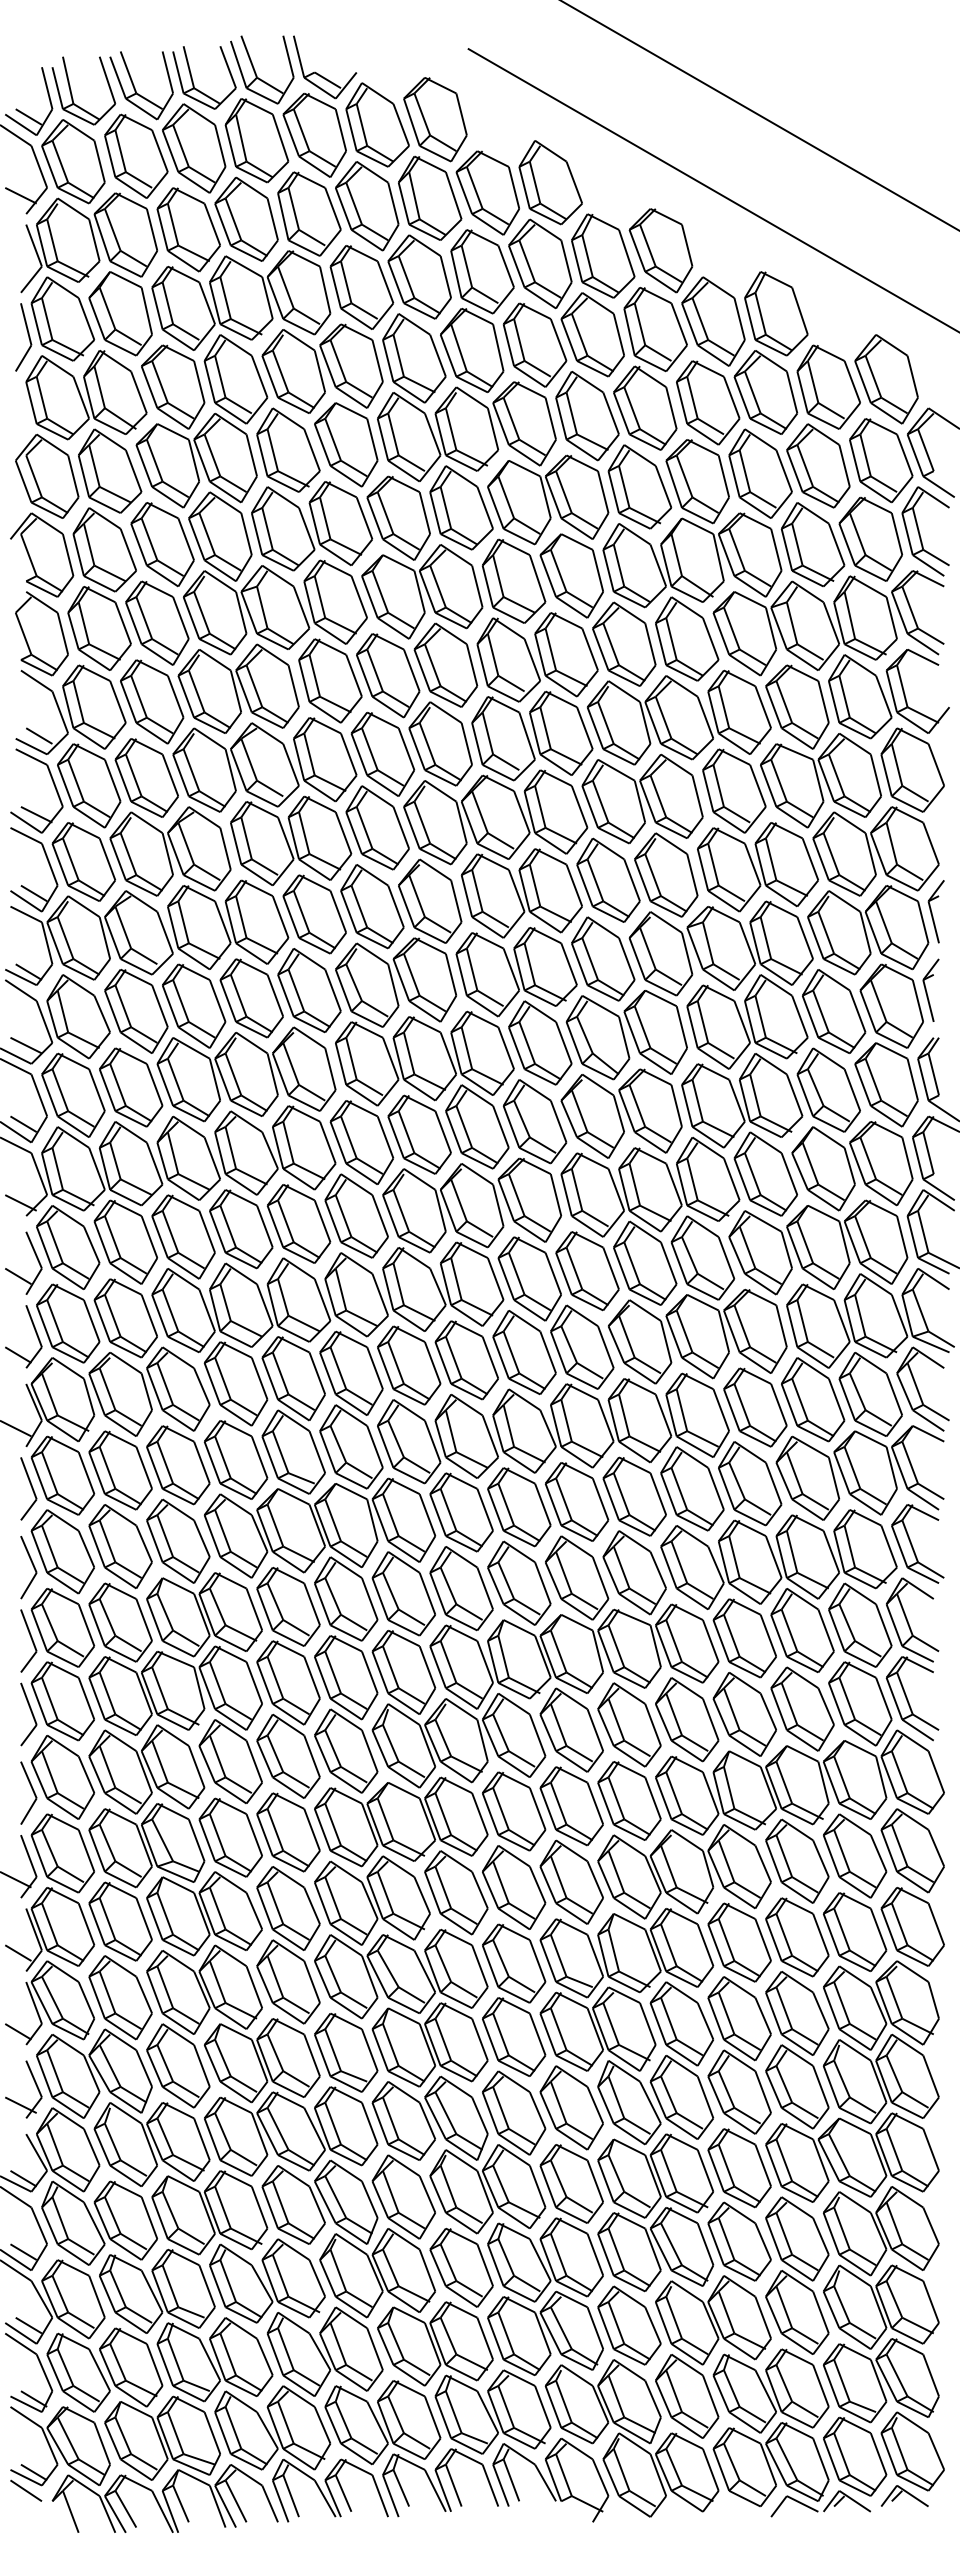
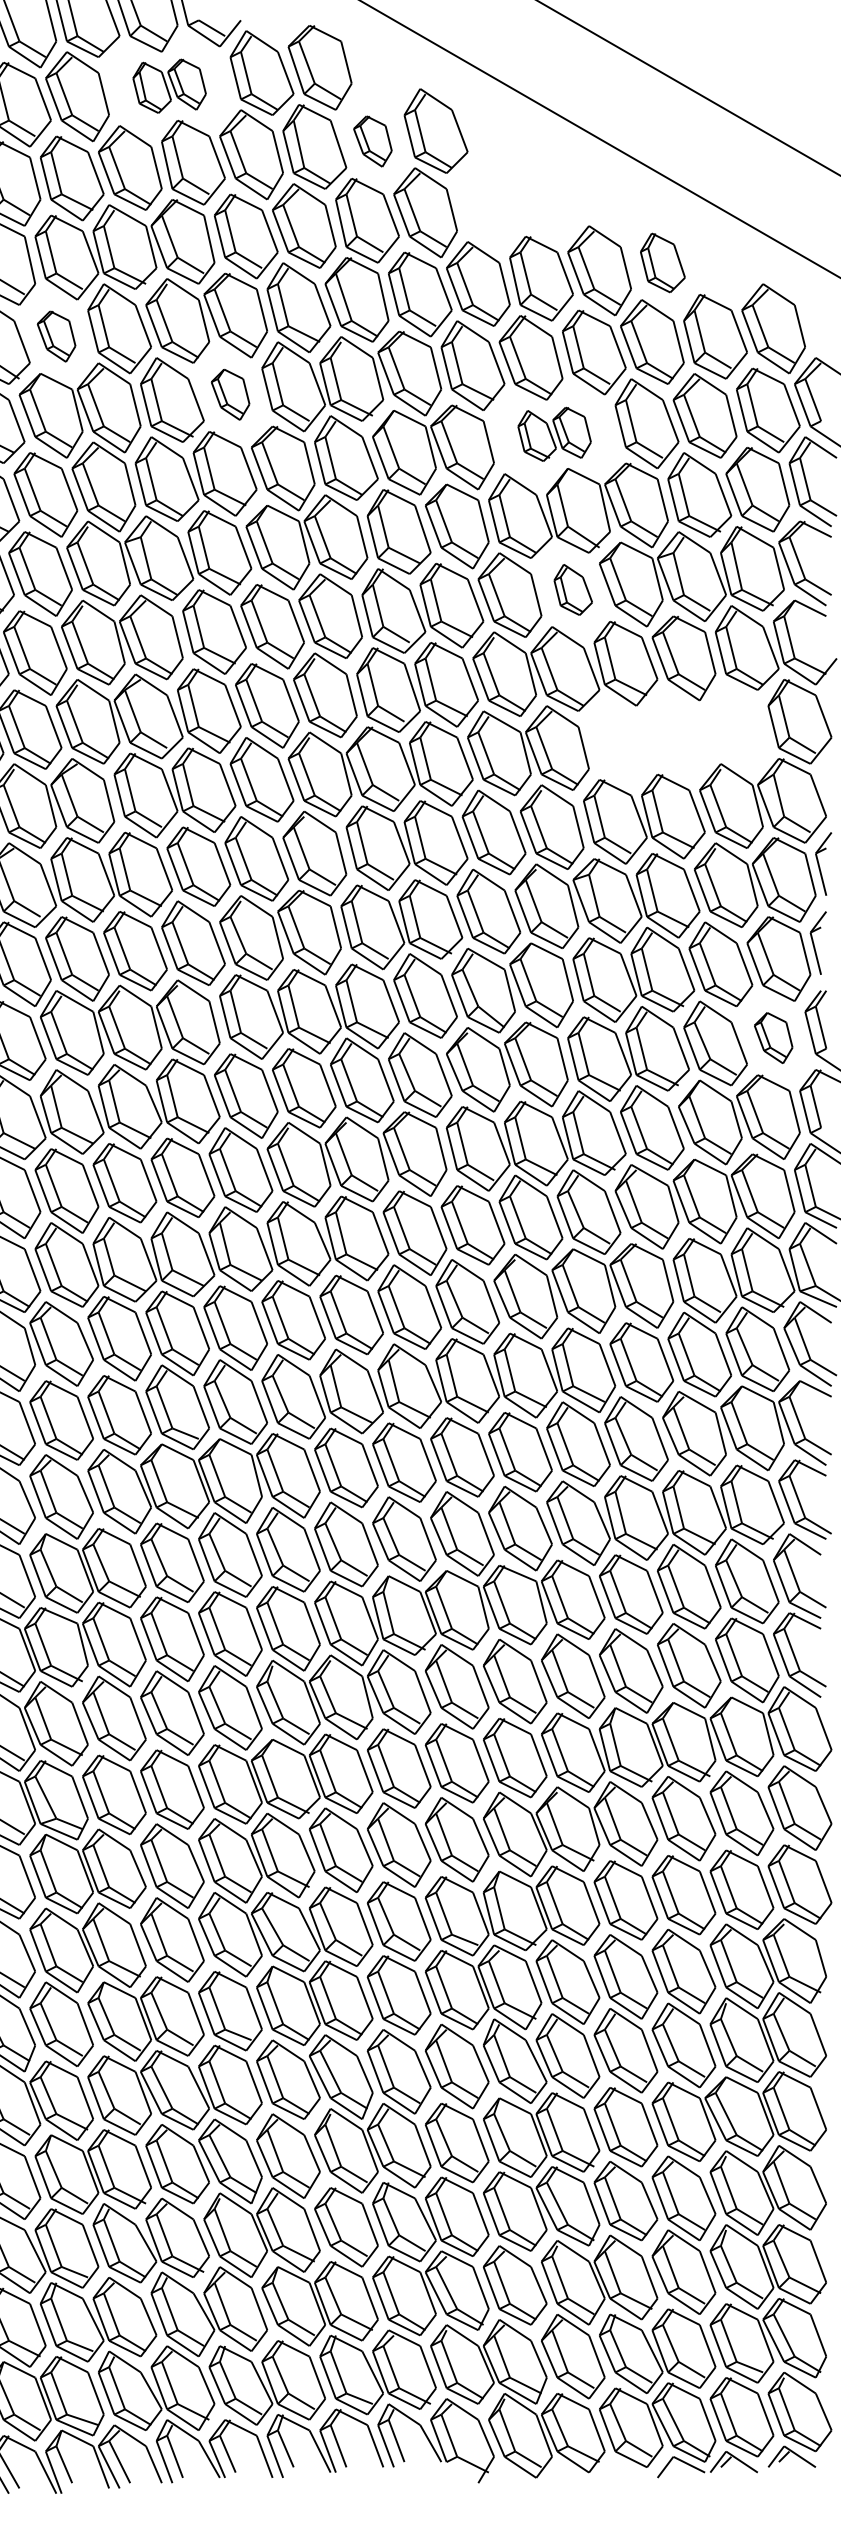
part: (285, 137) -> (169, 85), size x0.6
part: (487, 192) -> (372, 141), size x0.6
part: (632, 253) -> (518, 202), removed
part: (776, 313) -> (663, 262), size x0.7
part: (173, 386) -> (56, 336), size x0.6
part: (346, 444) -> (230, 394), size x0.6
part: (668, 484) -> (554, 434), size x0.6
part: (687, 638) -> (573, 589), size x0.6
part: (791, 783) -> (678, 735), removed
part: (886, 1084) -> (773, 1037), size x0.6

